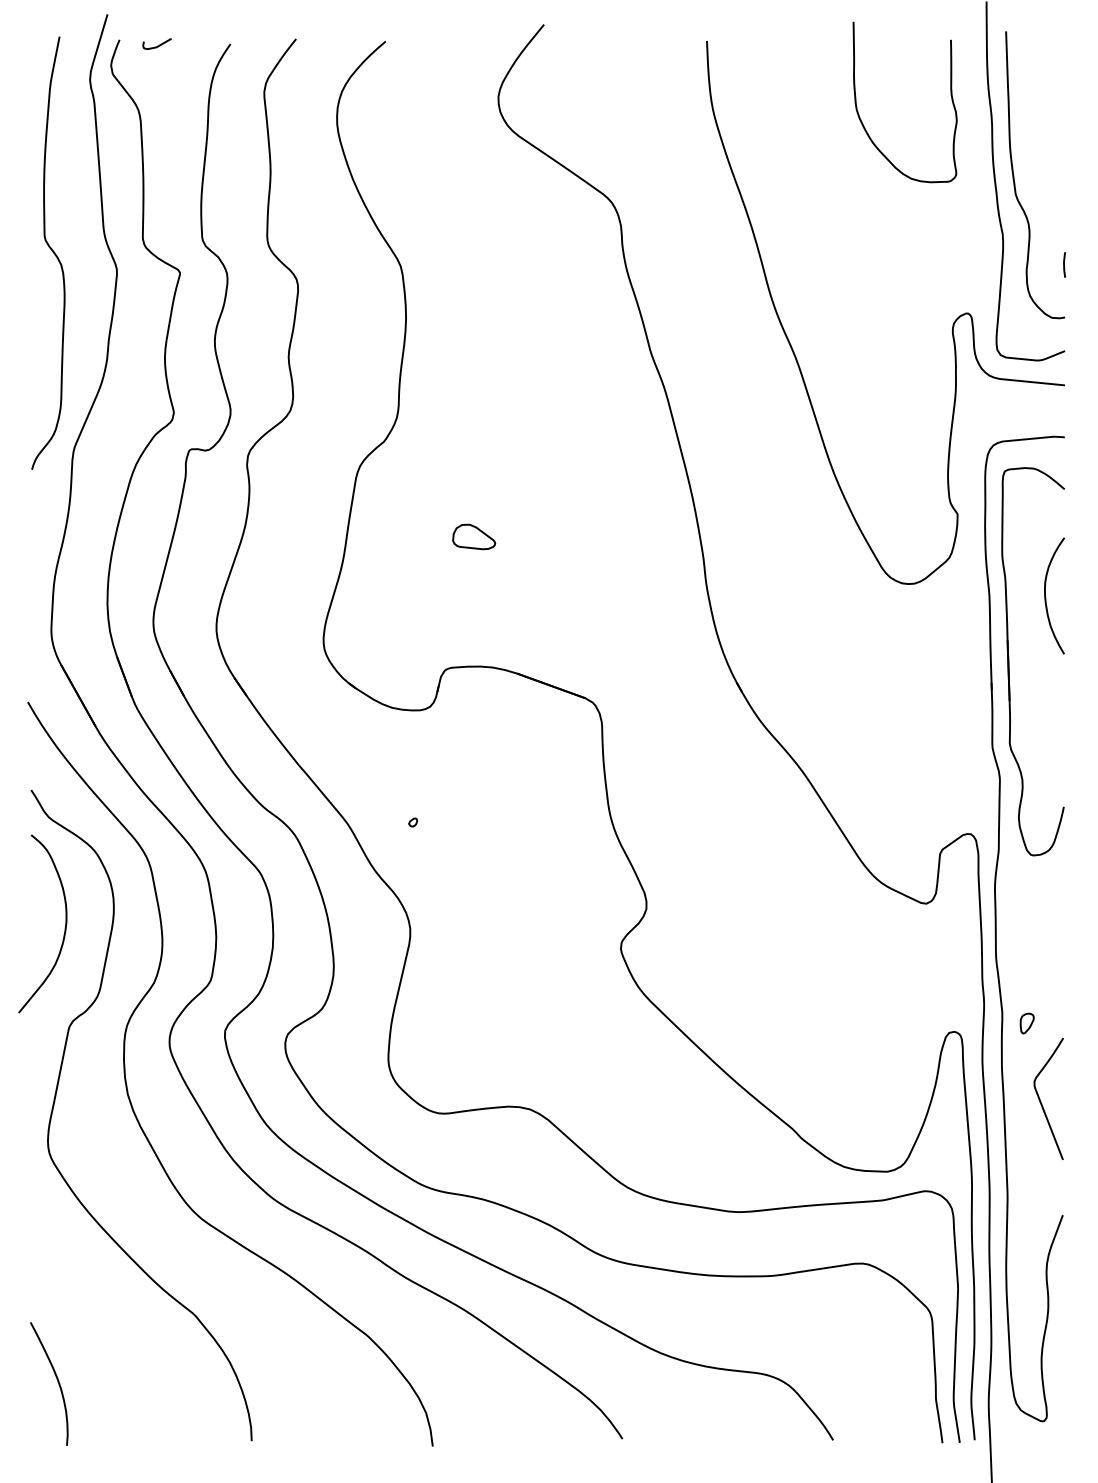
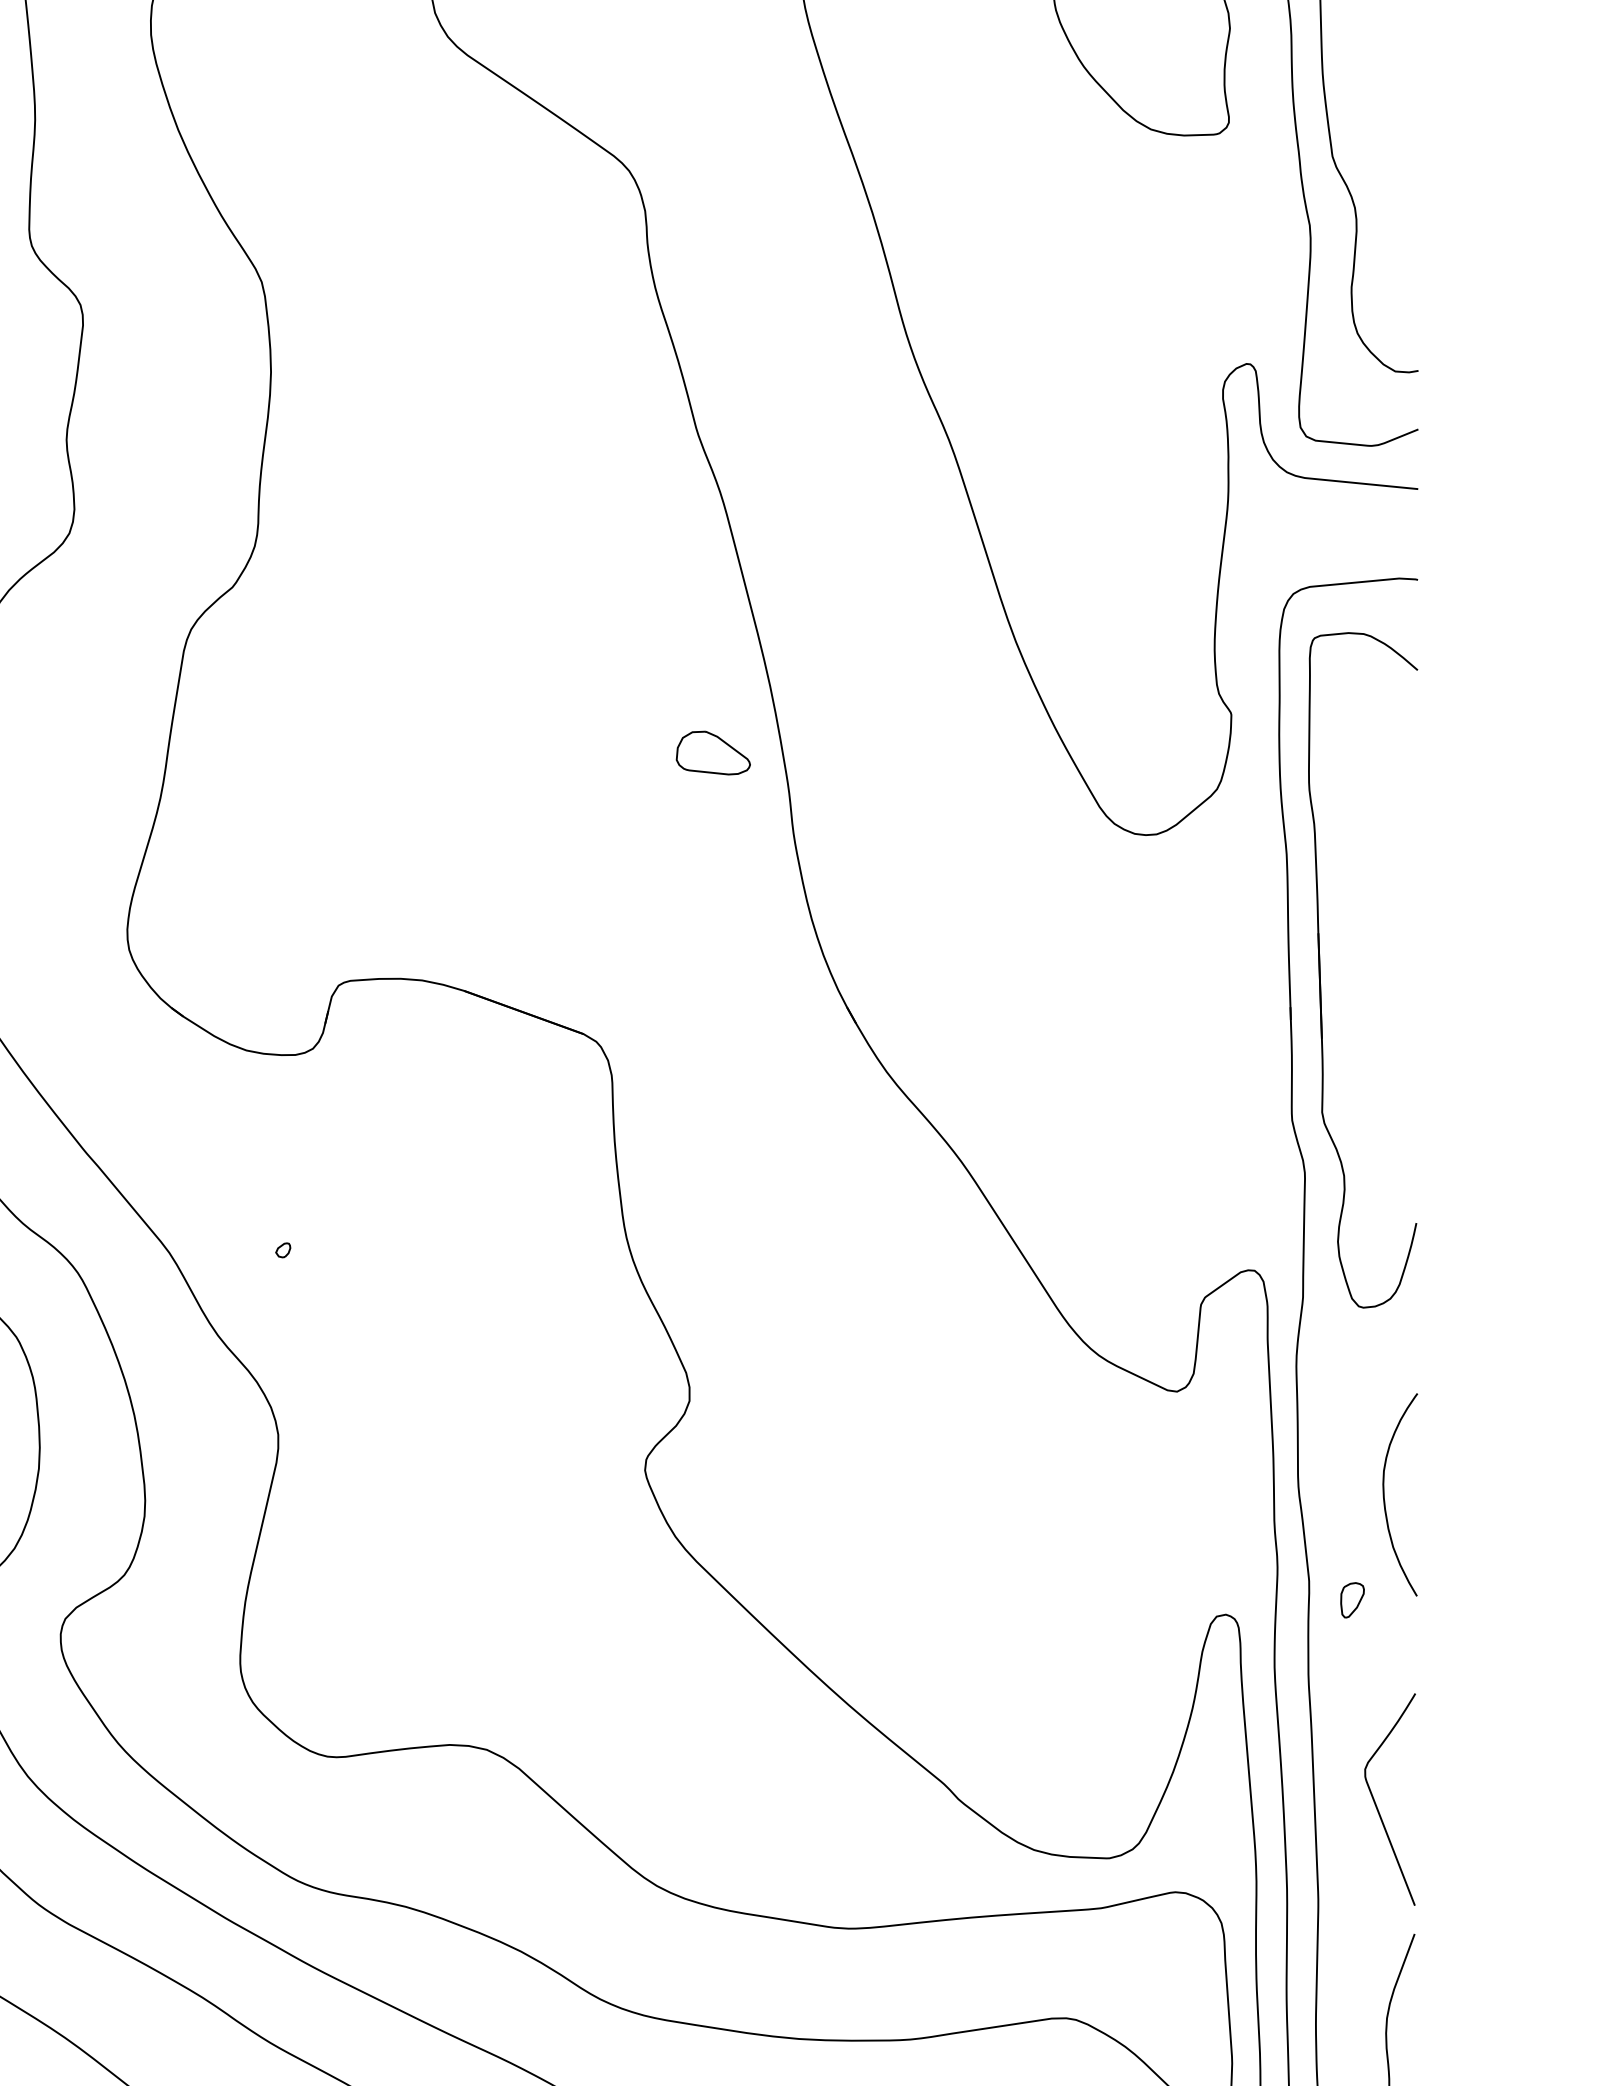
line: (1064, 264) -> (1417, 278), removed
part: (474, 536) -> (714, 752), moved
curve: (1046, 596) -> (1386, 1495), moved
curve: (1041, 1101) -> (1377, 1803), moved

